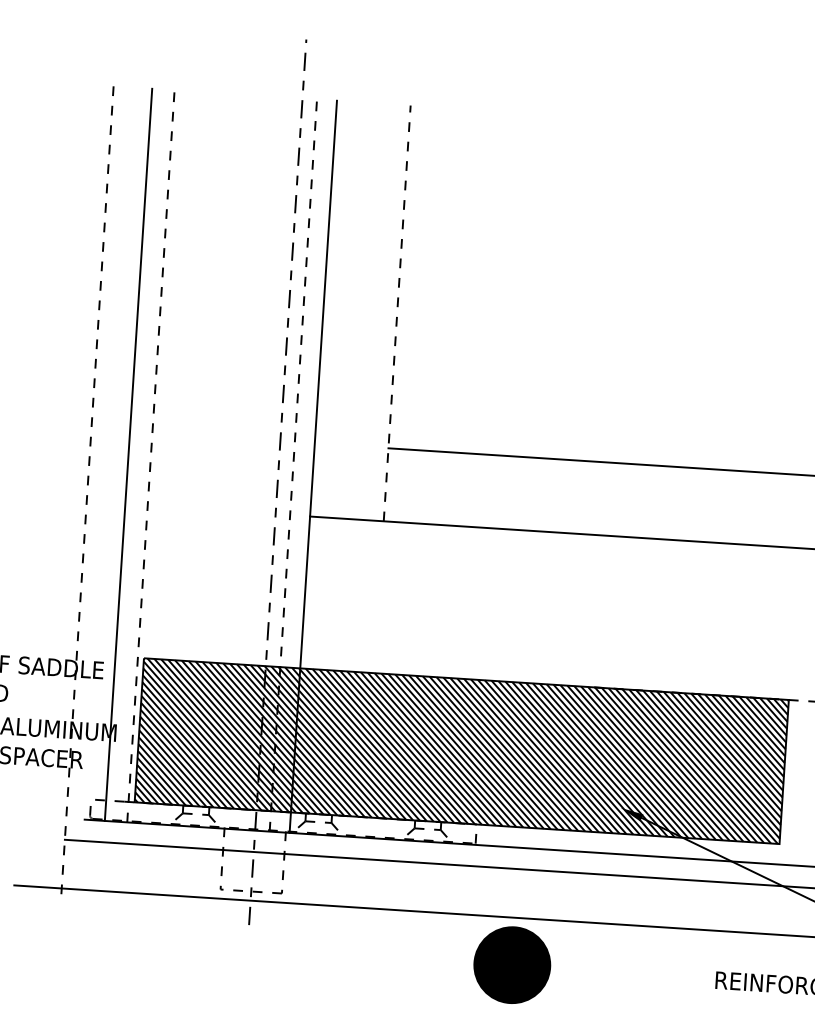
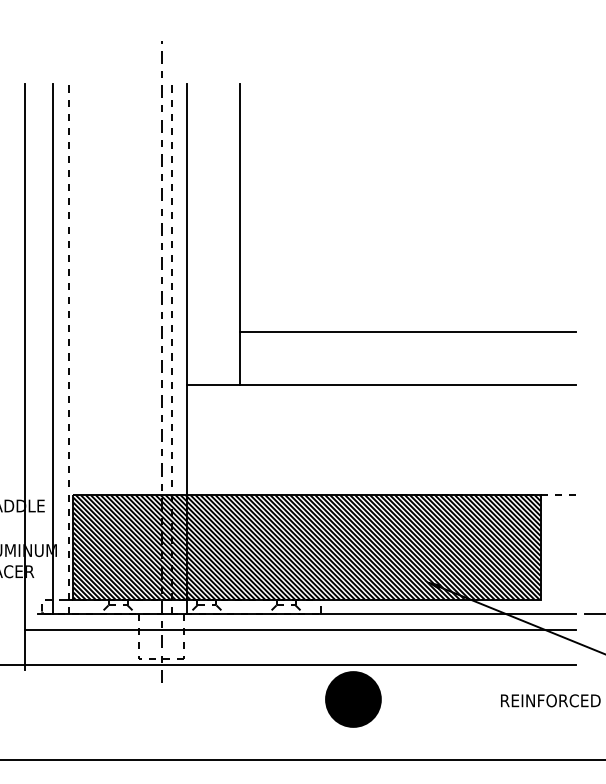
line: (396, 313) -> (239, 234), dashed -> solid
line: (87, 490) -> (24, 376), dashed -> solid

